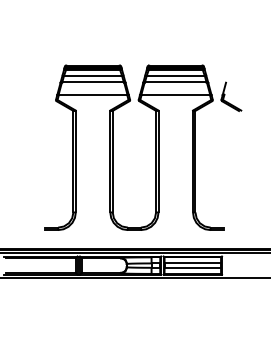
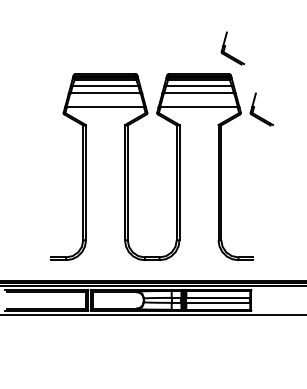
part: (202, 48) -> (229, 54), added

